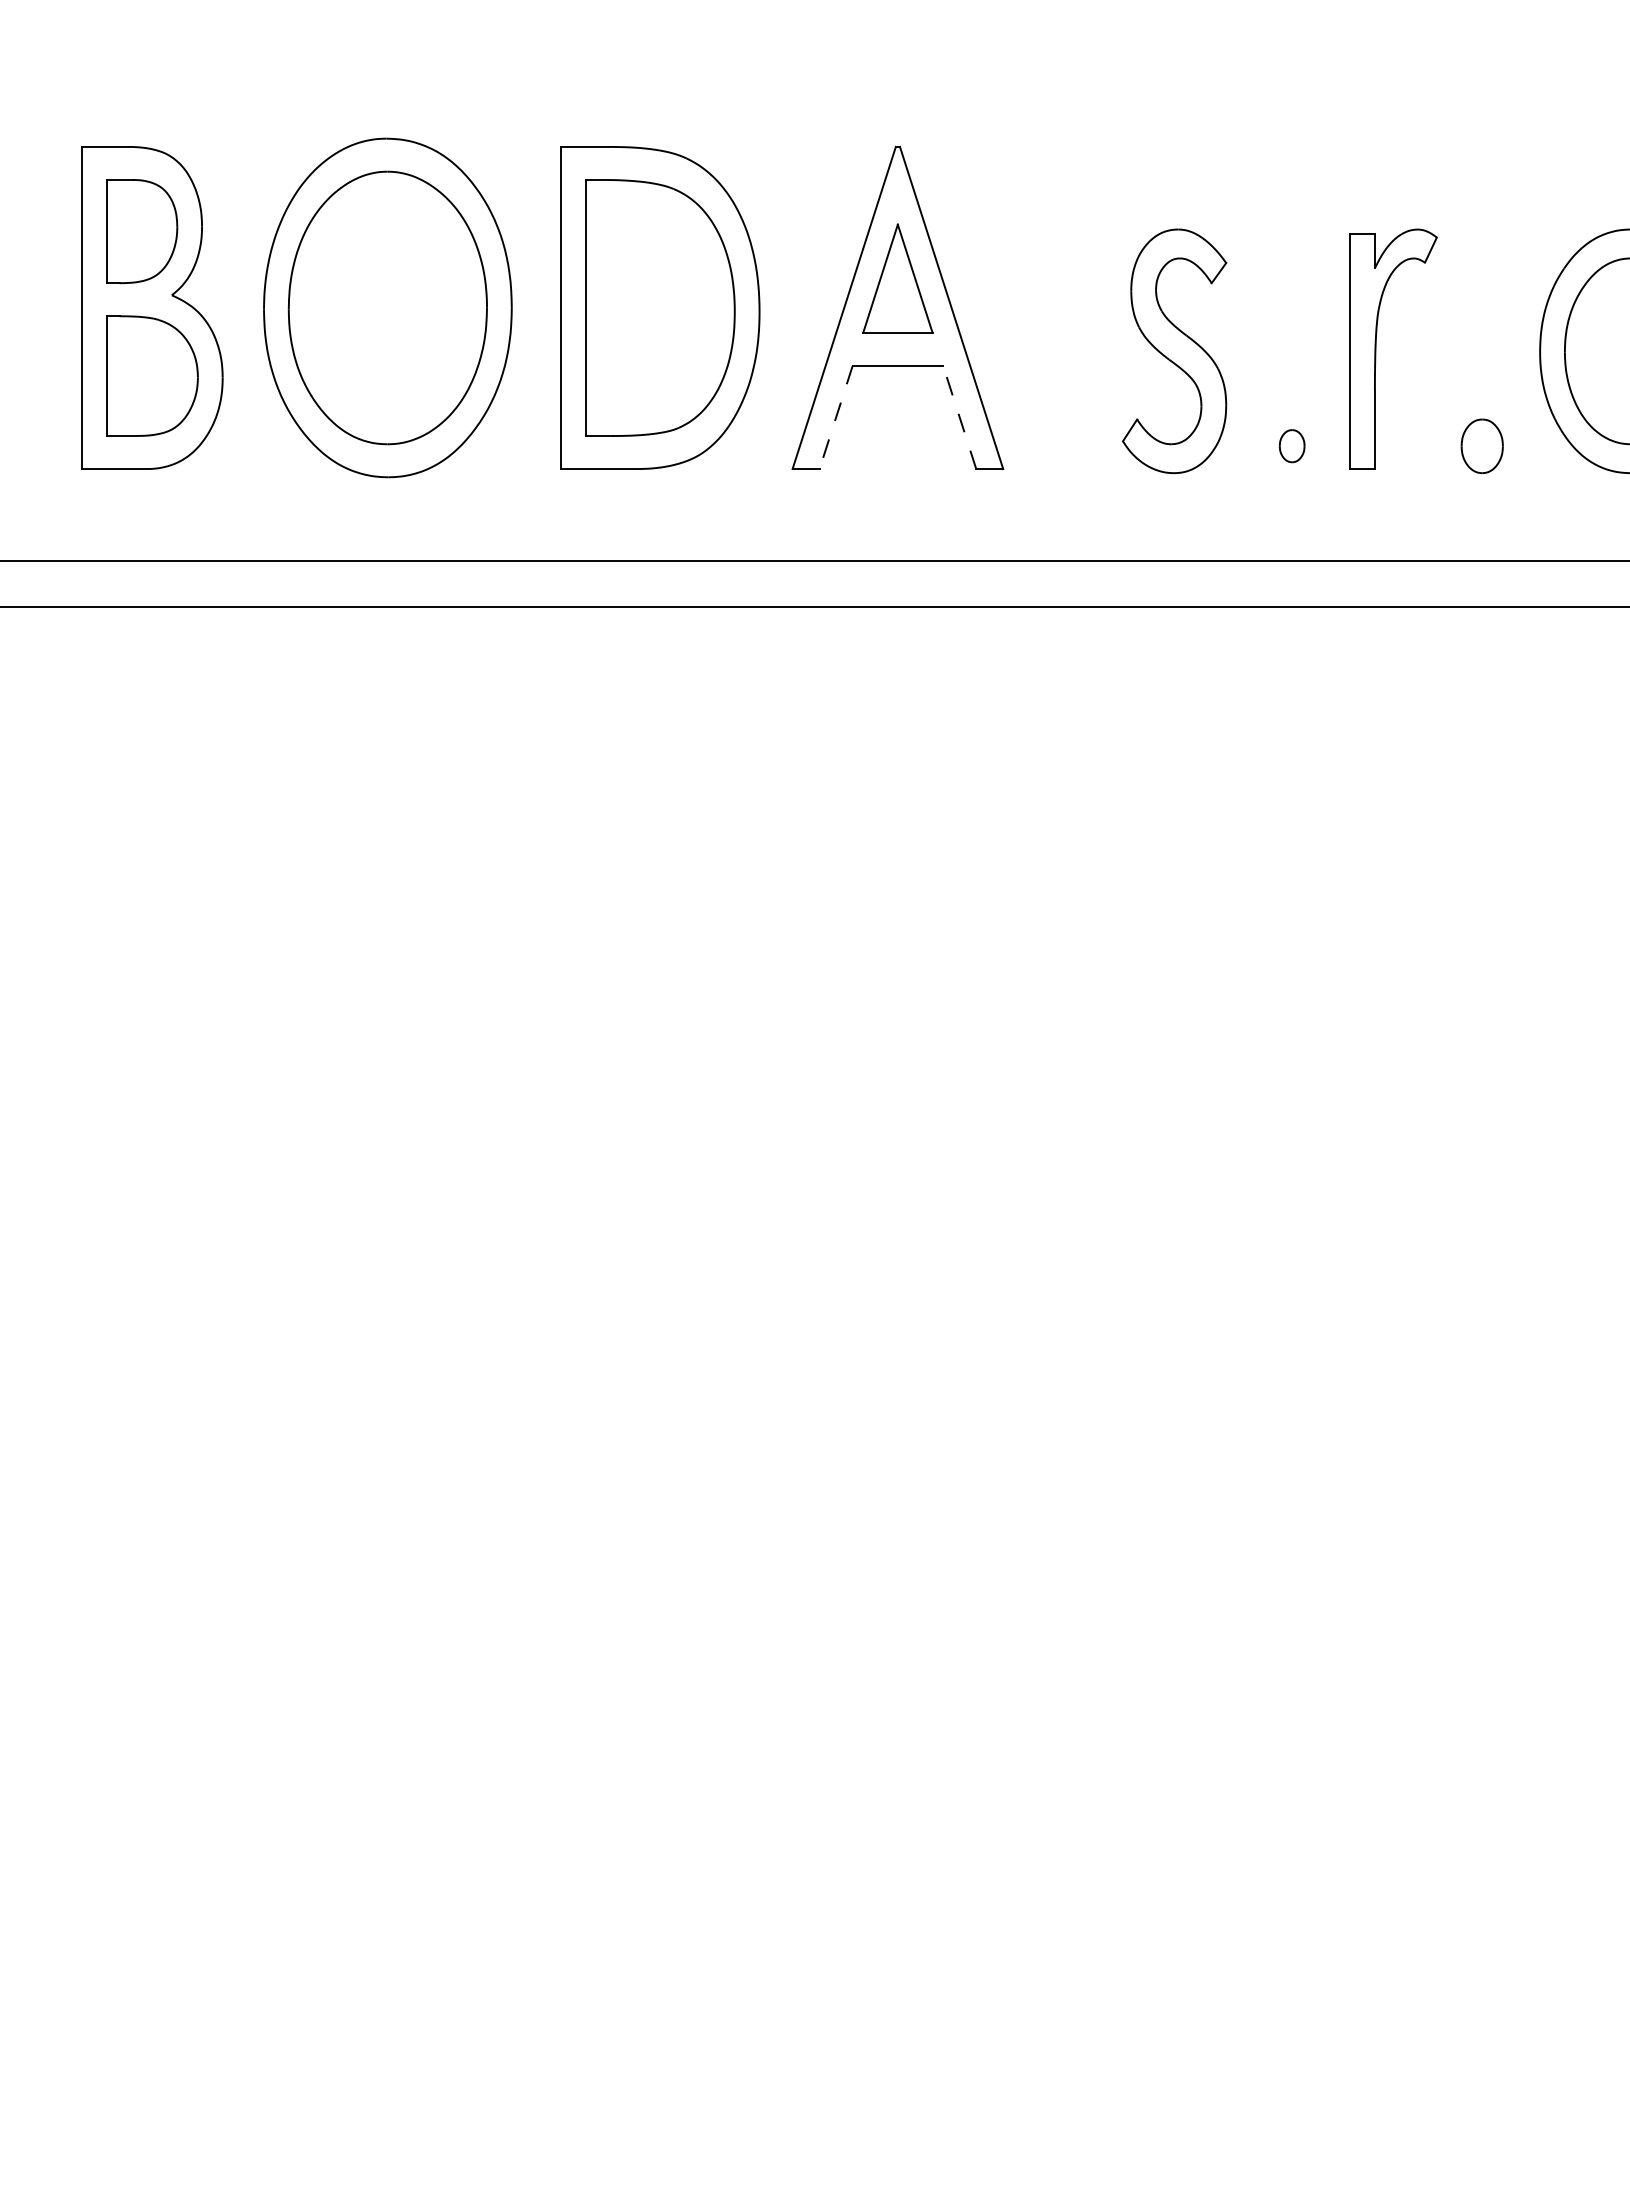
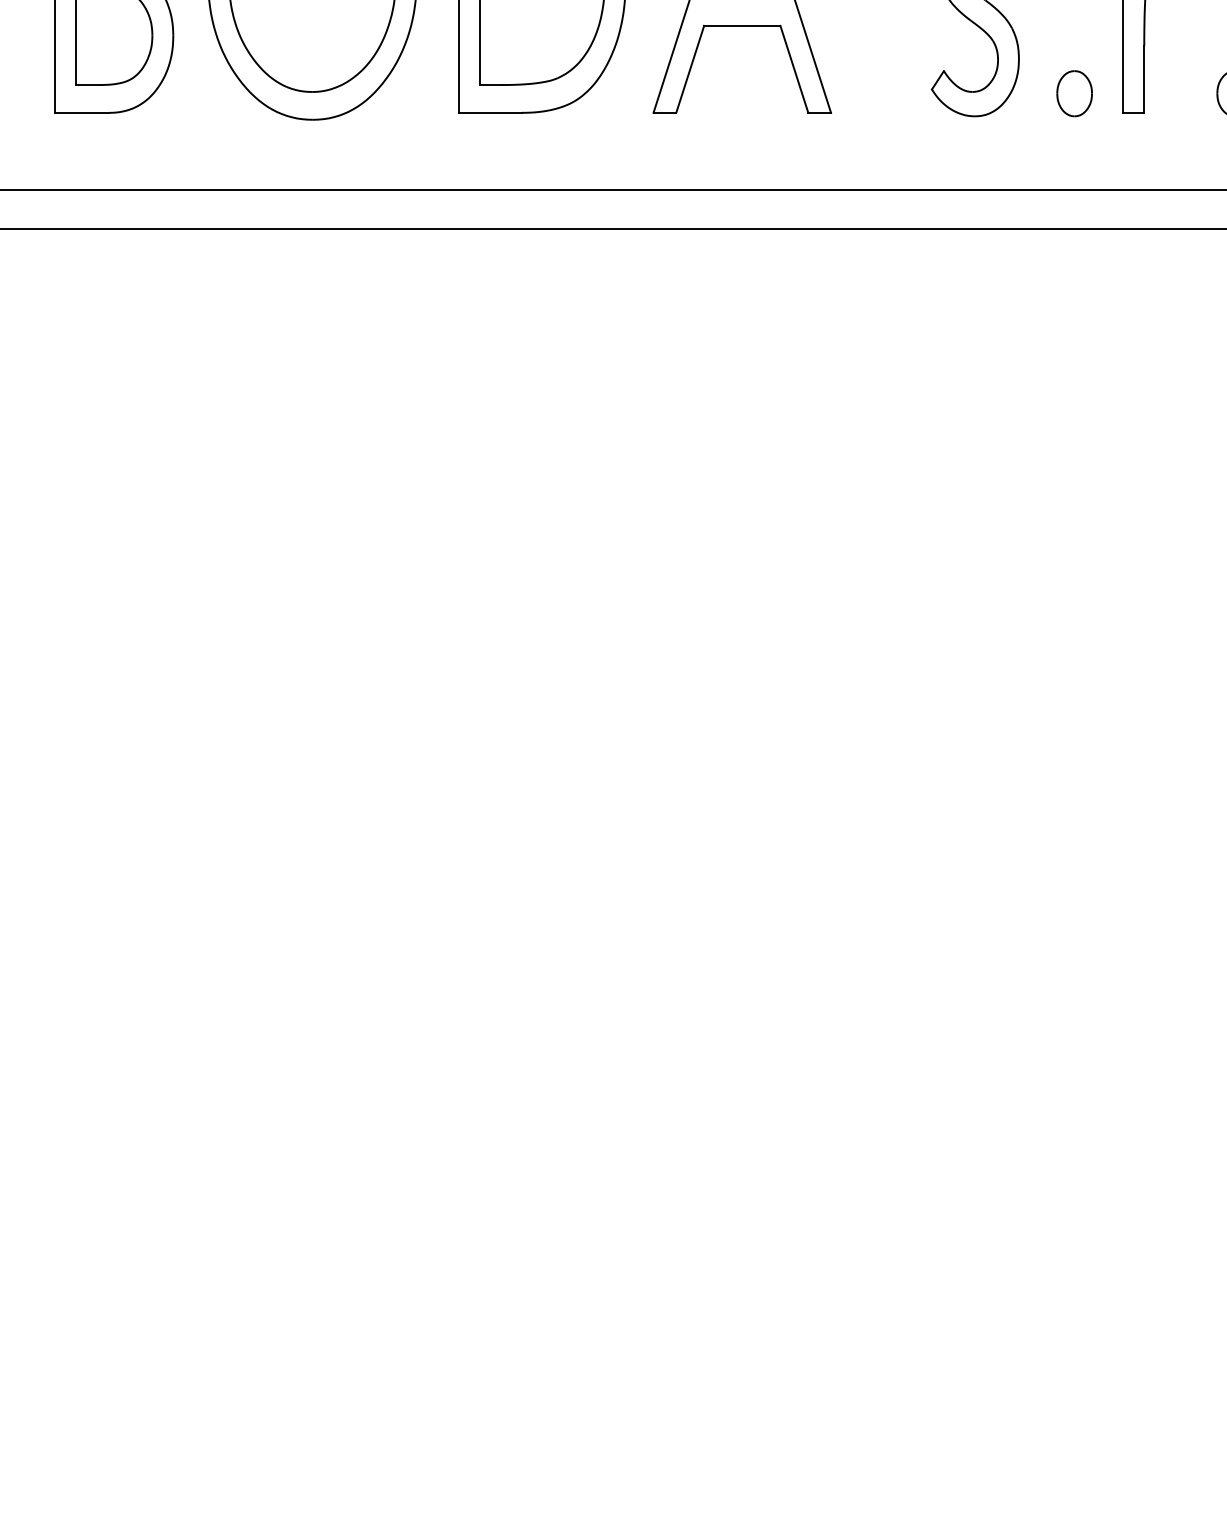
line: (959, 416) -> (794, 68), dashed -> solid
line: (835, 417) -> (689, 69), dashed -> solid
part: (1291, 445) -> (1073, 93), size x1.67

